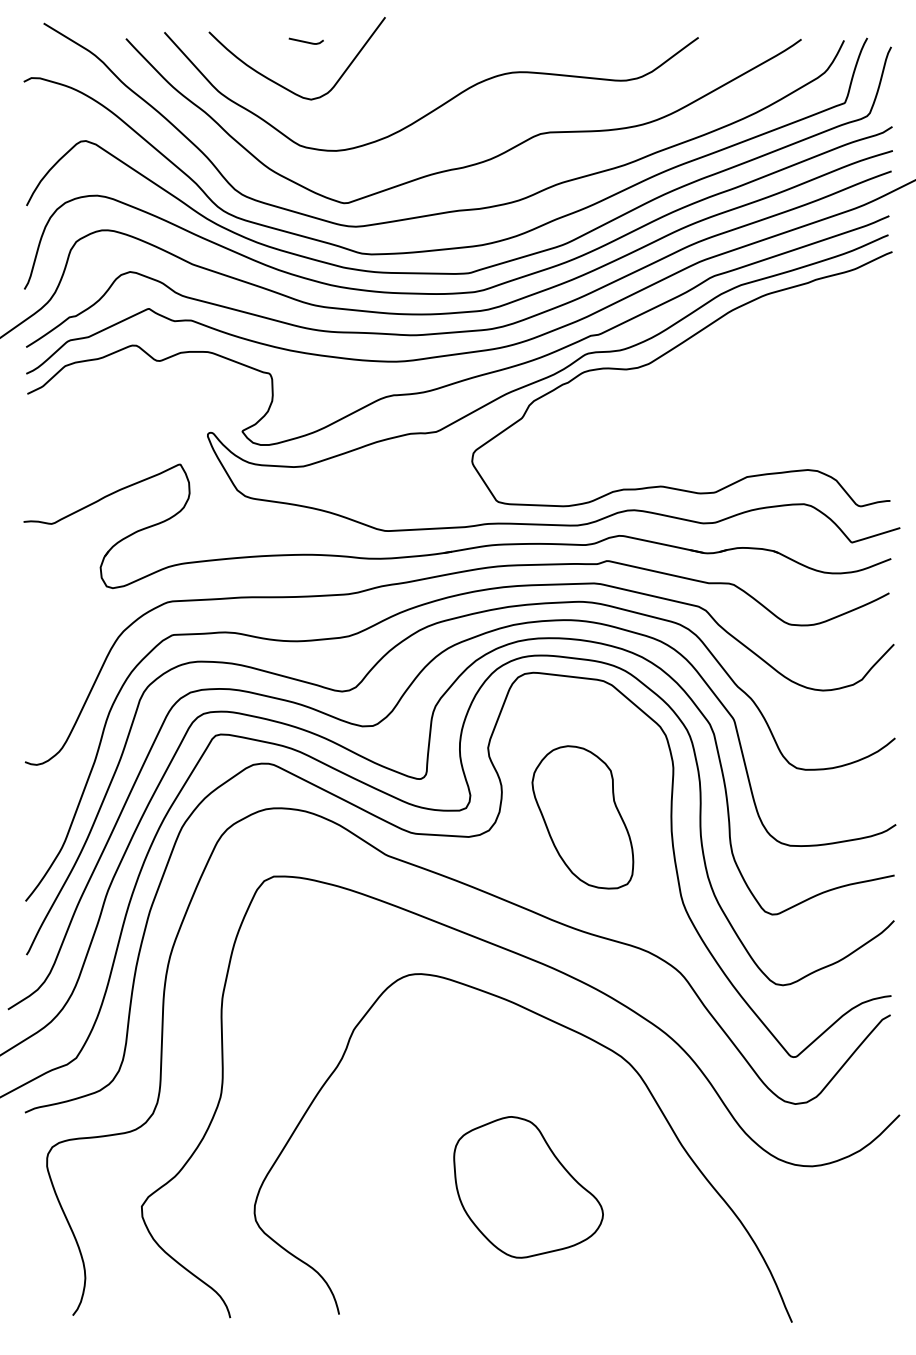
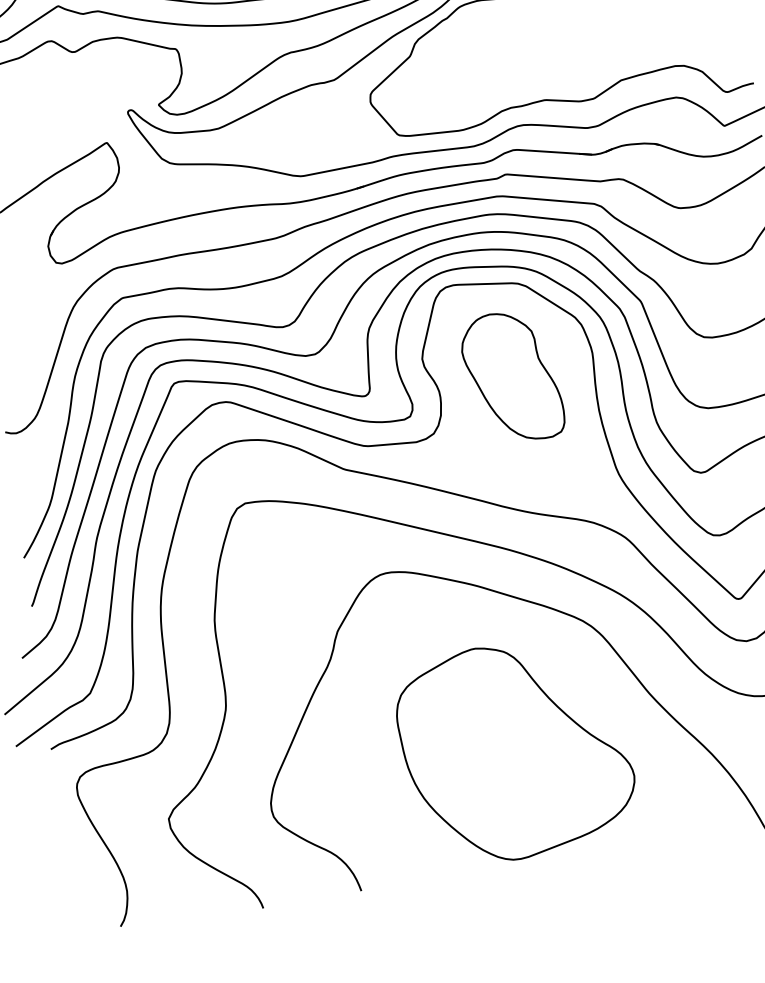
part: (582, 817) -> (511, 377), moved
part: (528, 1187) -> (516, 751), size x1.67

